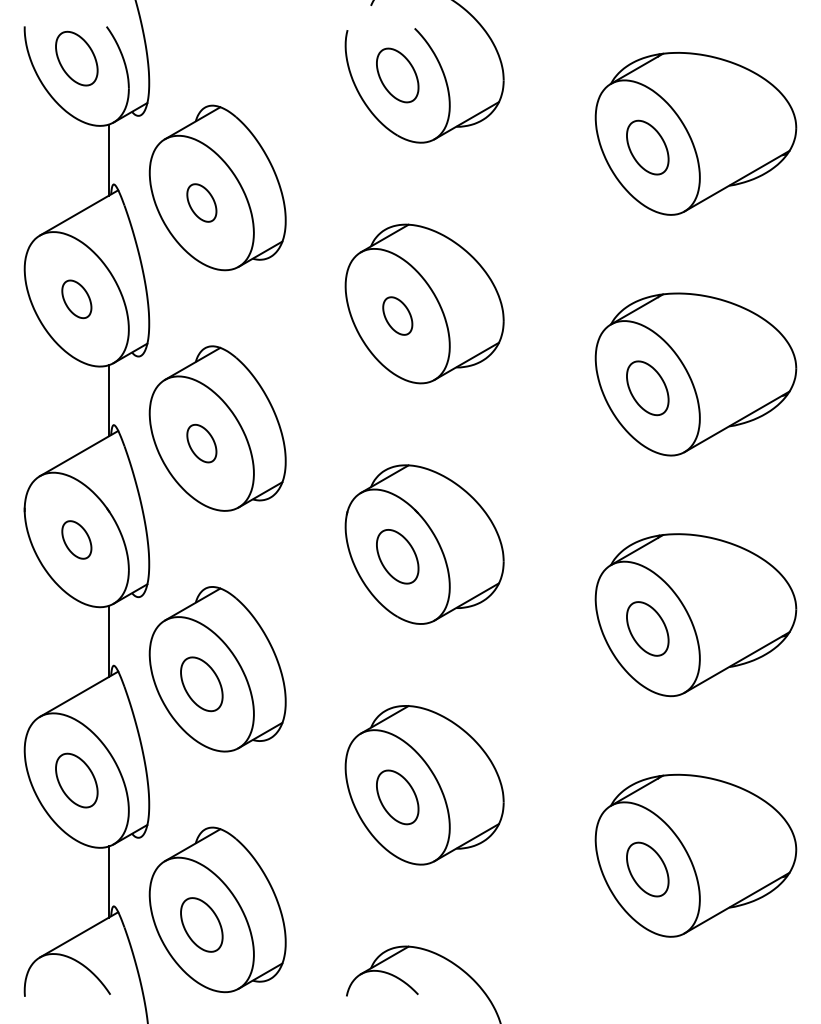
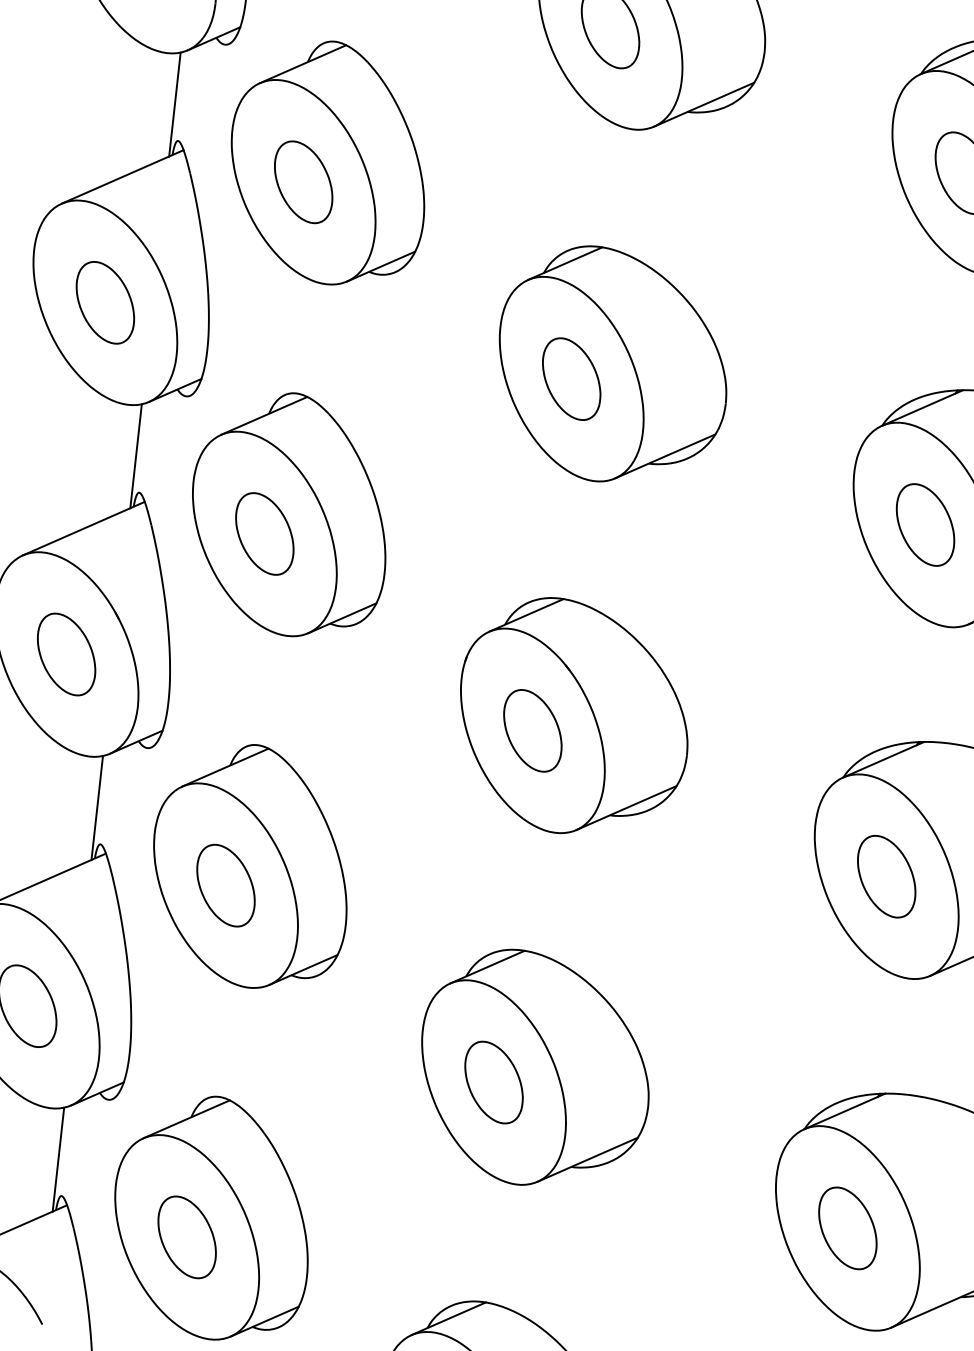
part: (201, 202) -> (303, 181), size x1.43
part: (76, 299) -> (104, 303), size x1.43
part: (397, 315) -> (571, 378), size x1.43
part: (201, 443) -> (264, 533), size x1.43
part: (76, 539) -> (66, 653), size x1.43

